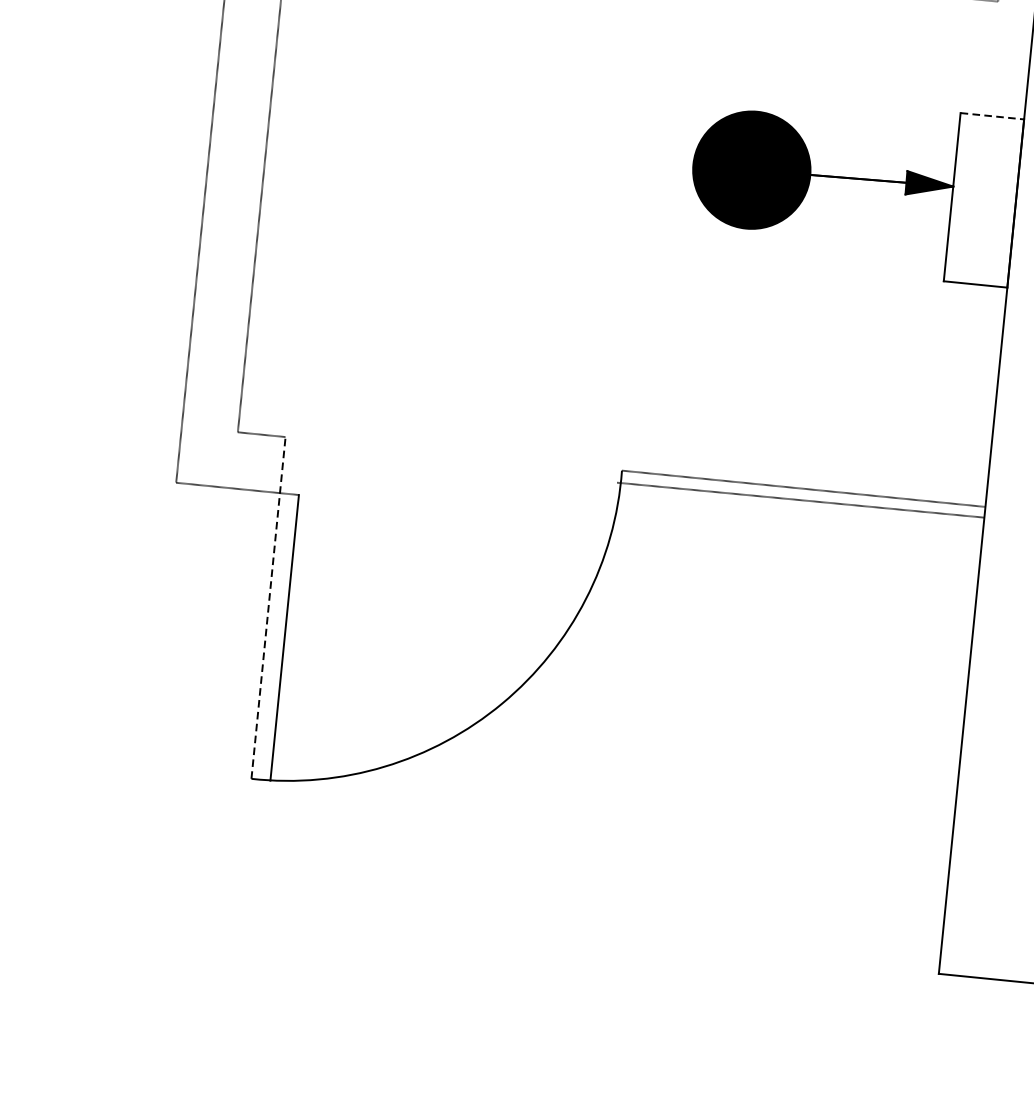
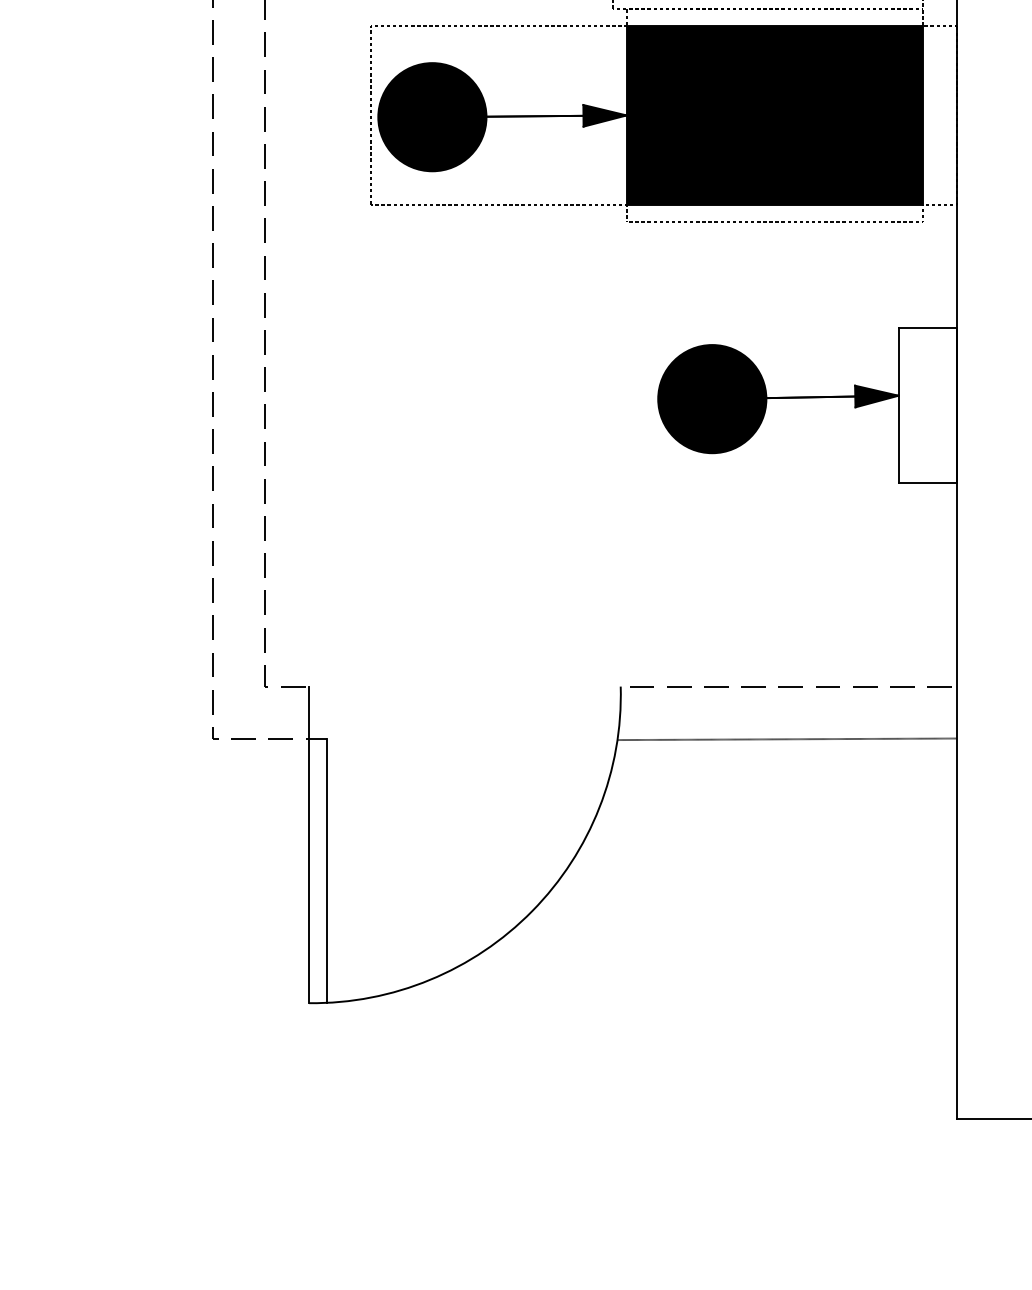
line: (992, 116) -> (928, 327), dashed -> solid
line: (800, 500) -> (787, 739), moved
line: (268, 607) -> (309, 844), dashed -> solid

